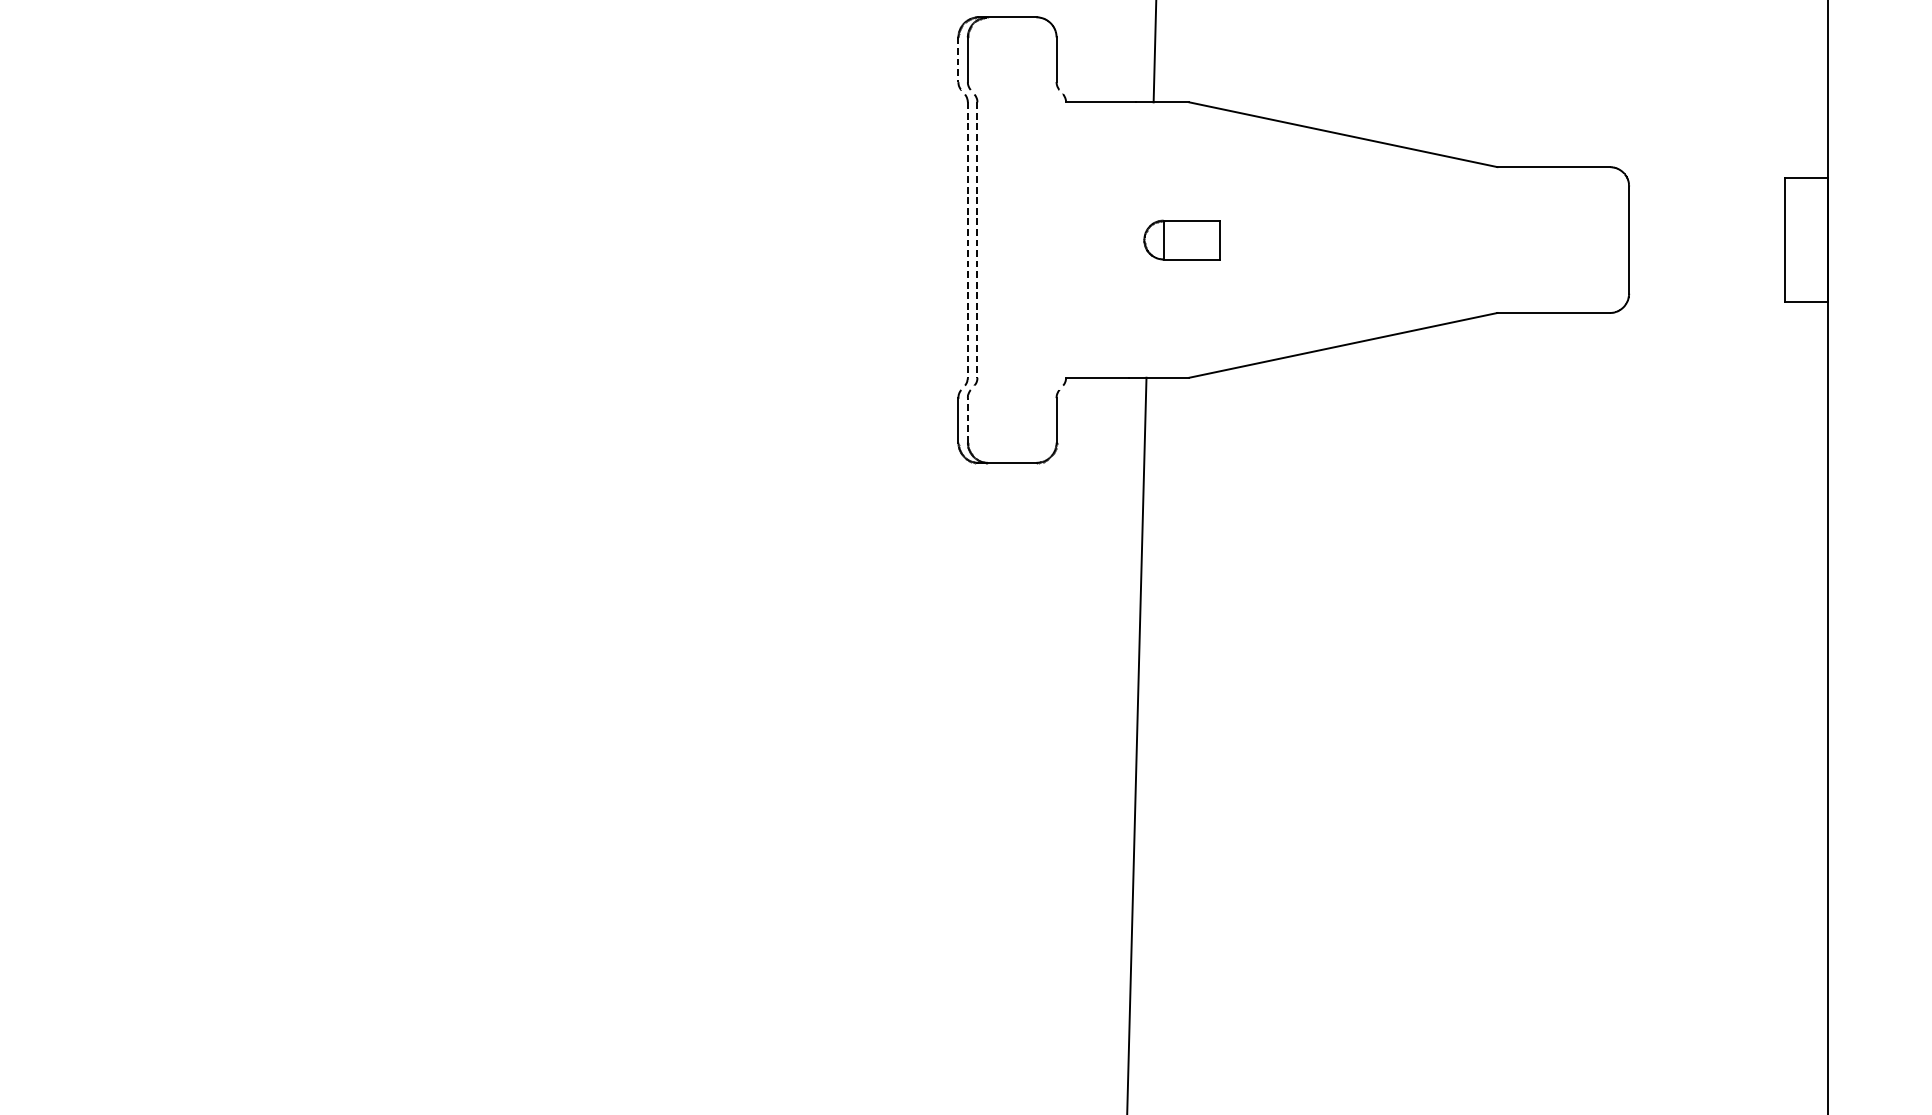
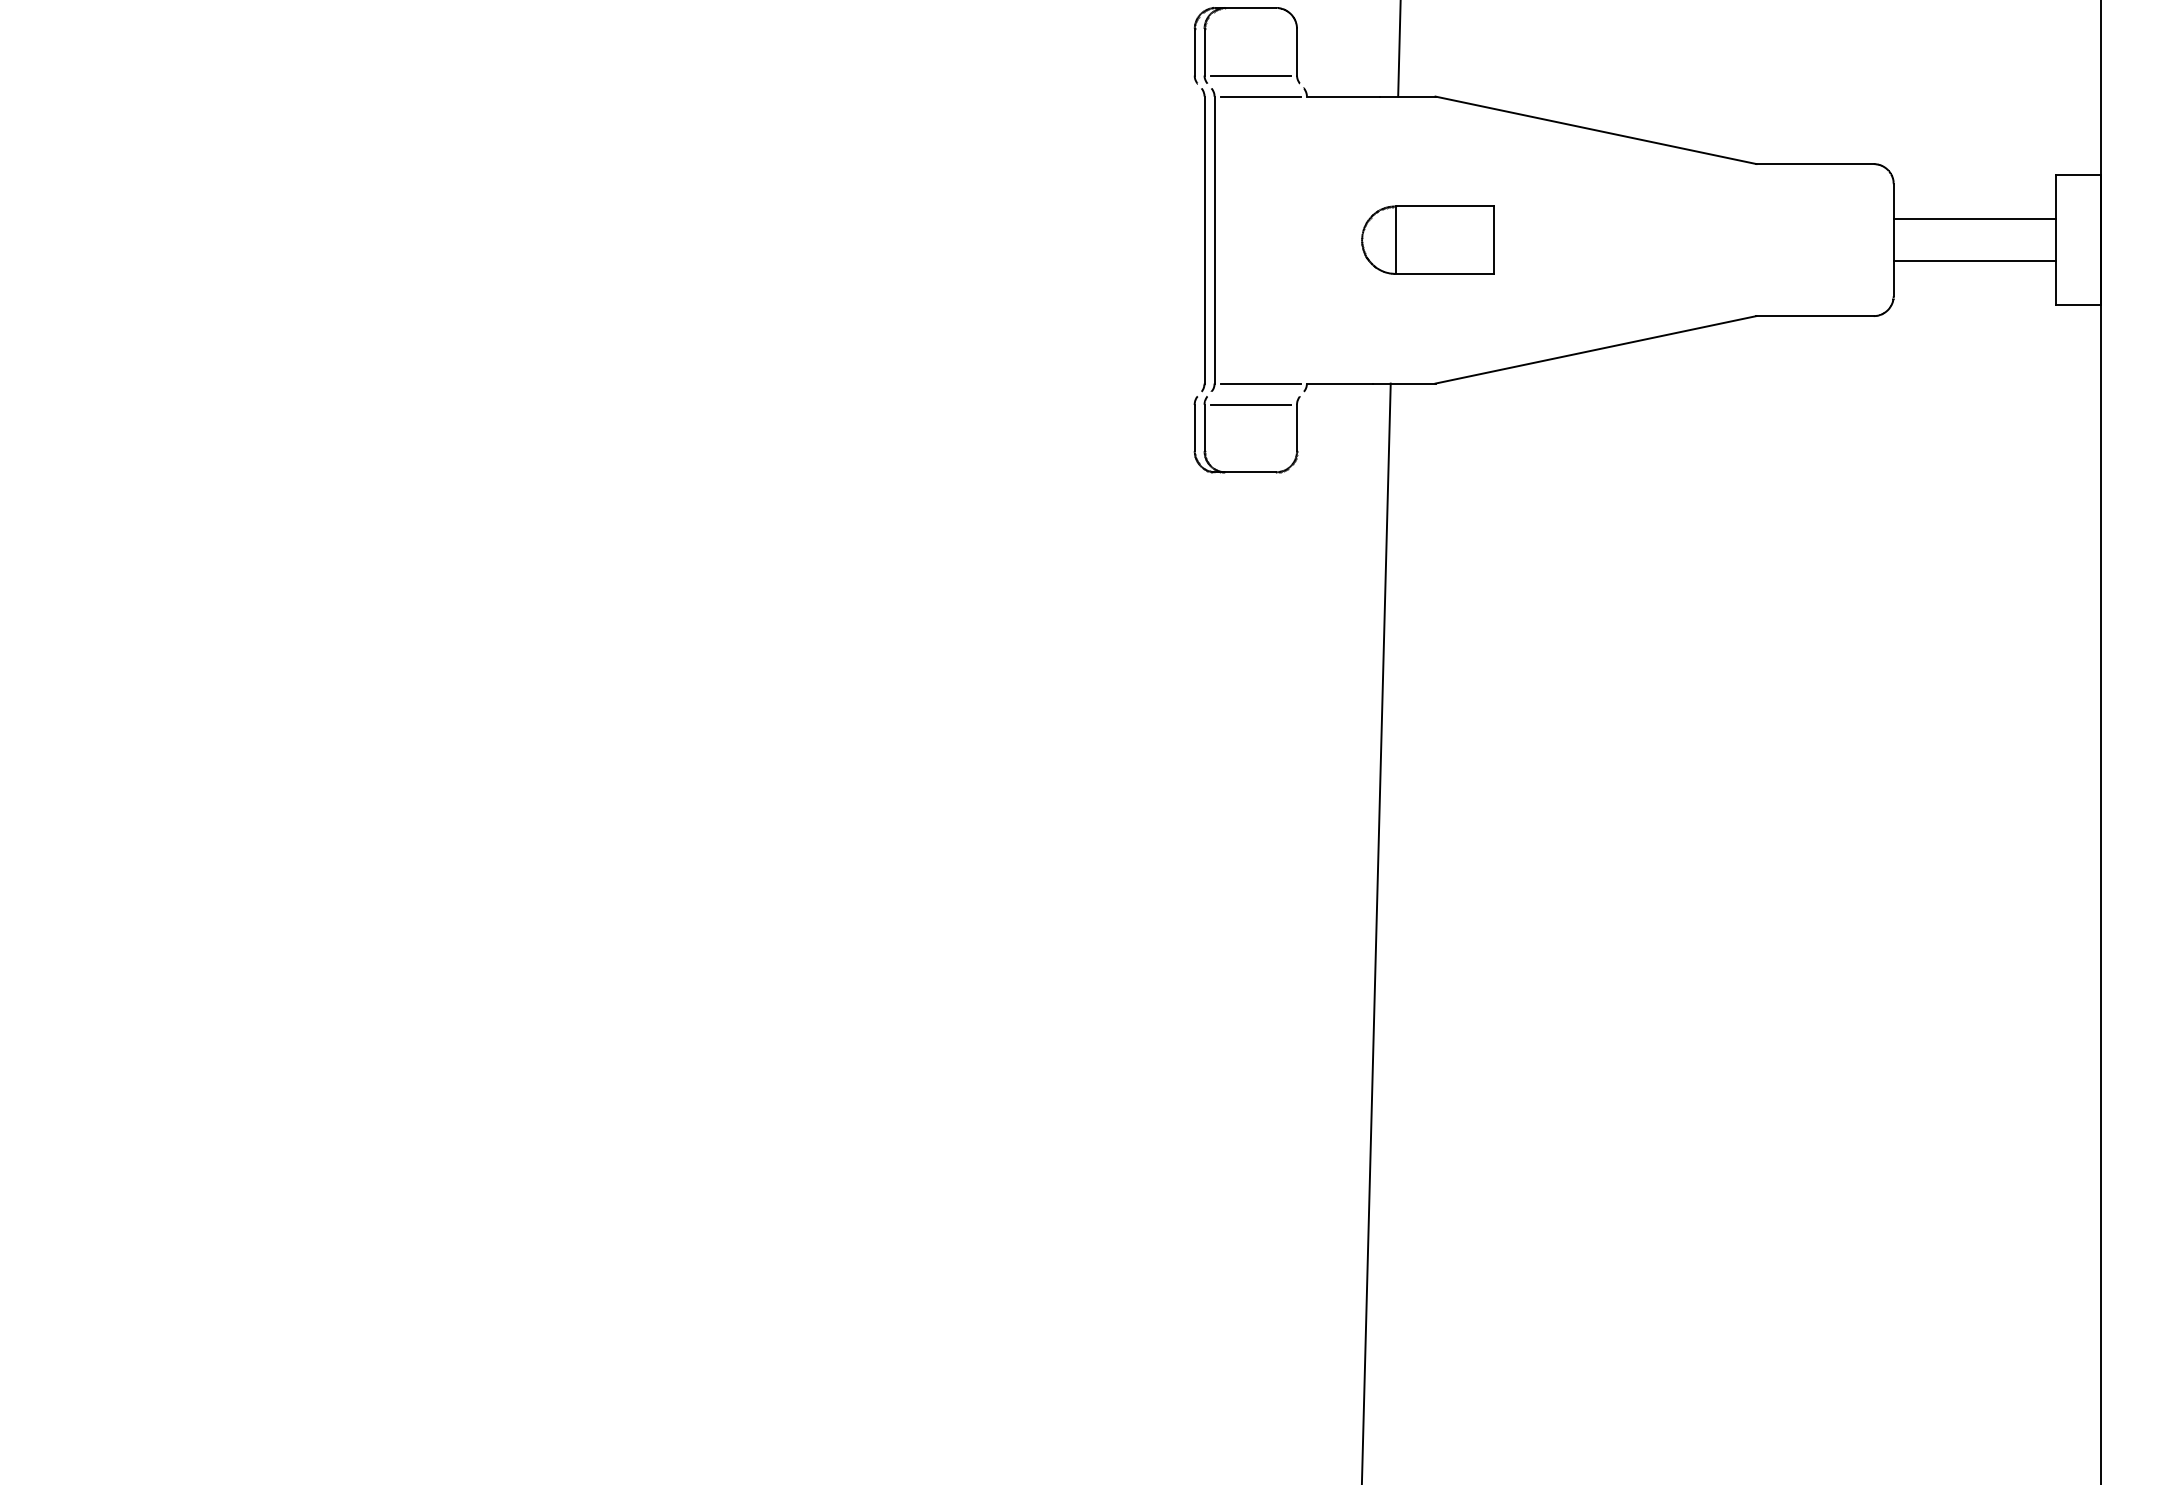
line: (958, 60) -> (1194, 52), dashed -> solid
line: (1011, 82) -> (1250, 75), added
line: (1021, 102) -> (1260, 96), added
line: (1706, 220) -> (1974, 219), added
part: (1181, 239) -> (1427, 239), size x1.67
line: (967, 240) -> (1204, 240), dashed -> solid
line: (977, 240) -> (1214, 240), dashed -> solid
line: (1706, 260) -> (1974, 261), added
line: (1021, 377) -> (1260, 383), added
line: (1011, 397) -> (1250, 404), added
line: (967, 419) -> (1204, 427), dashed -> solid

